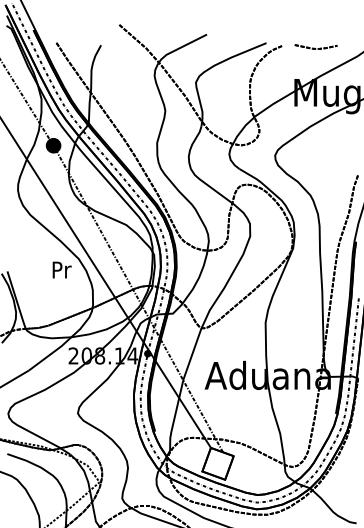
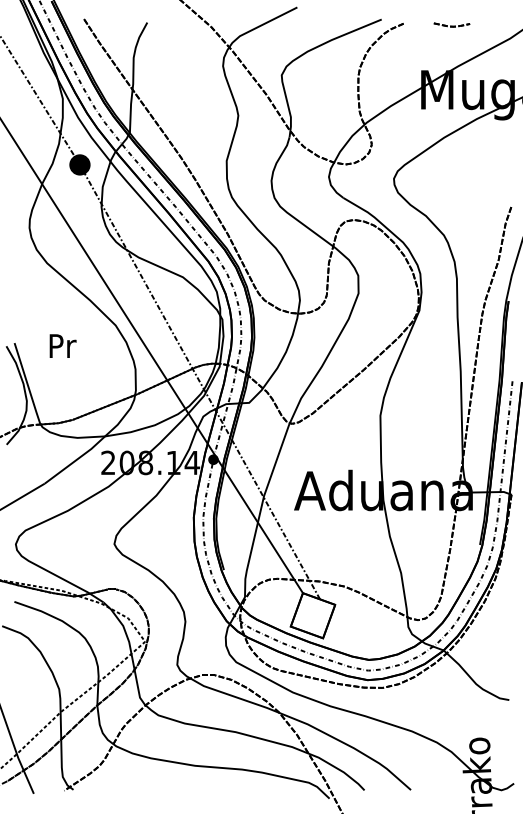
part: (315, 46) -> (451, 24), size x0.6
text: (61, 269) -> (62, 345), moved

